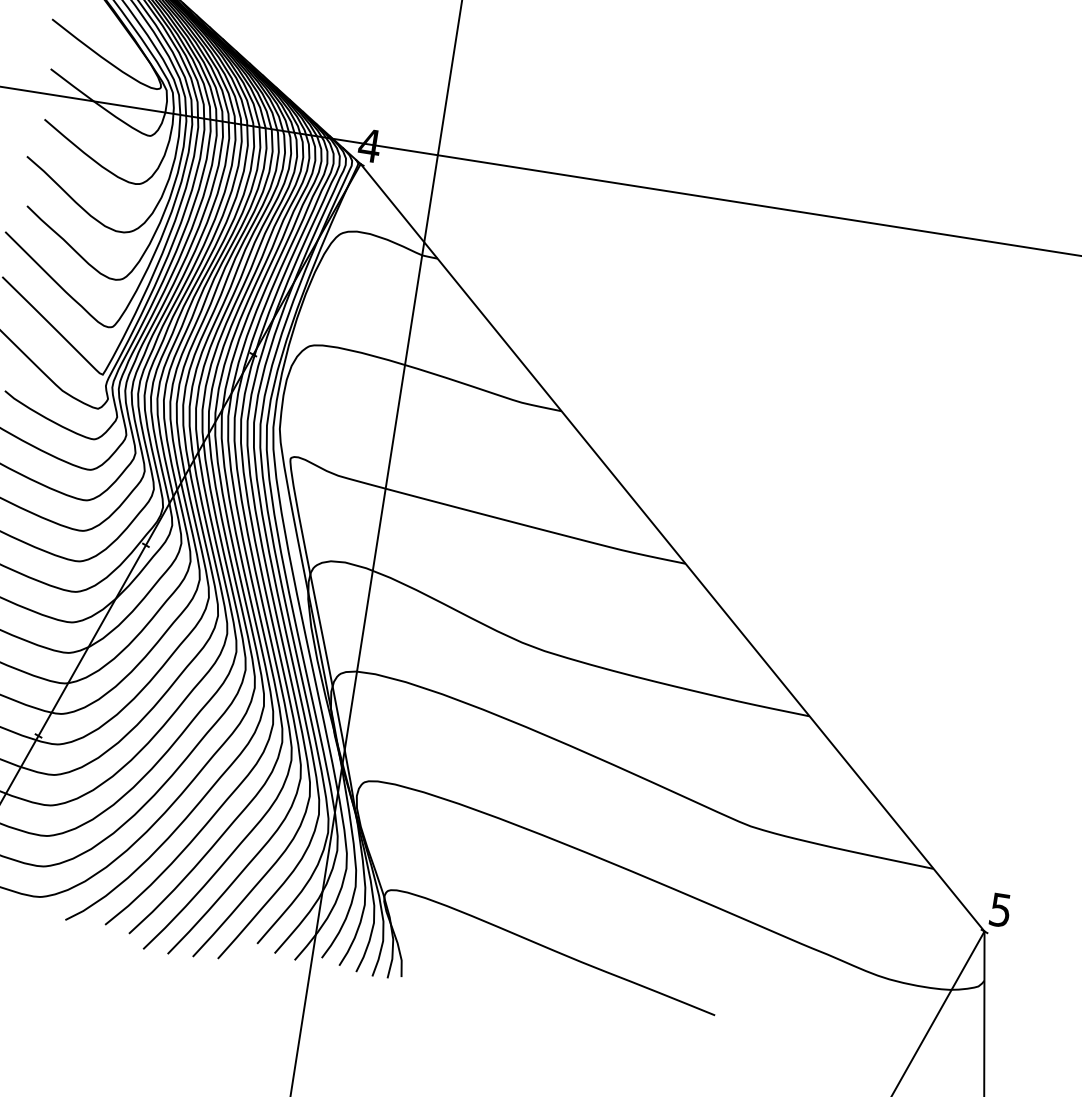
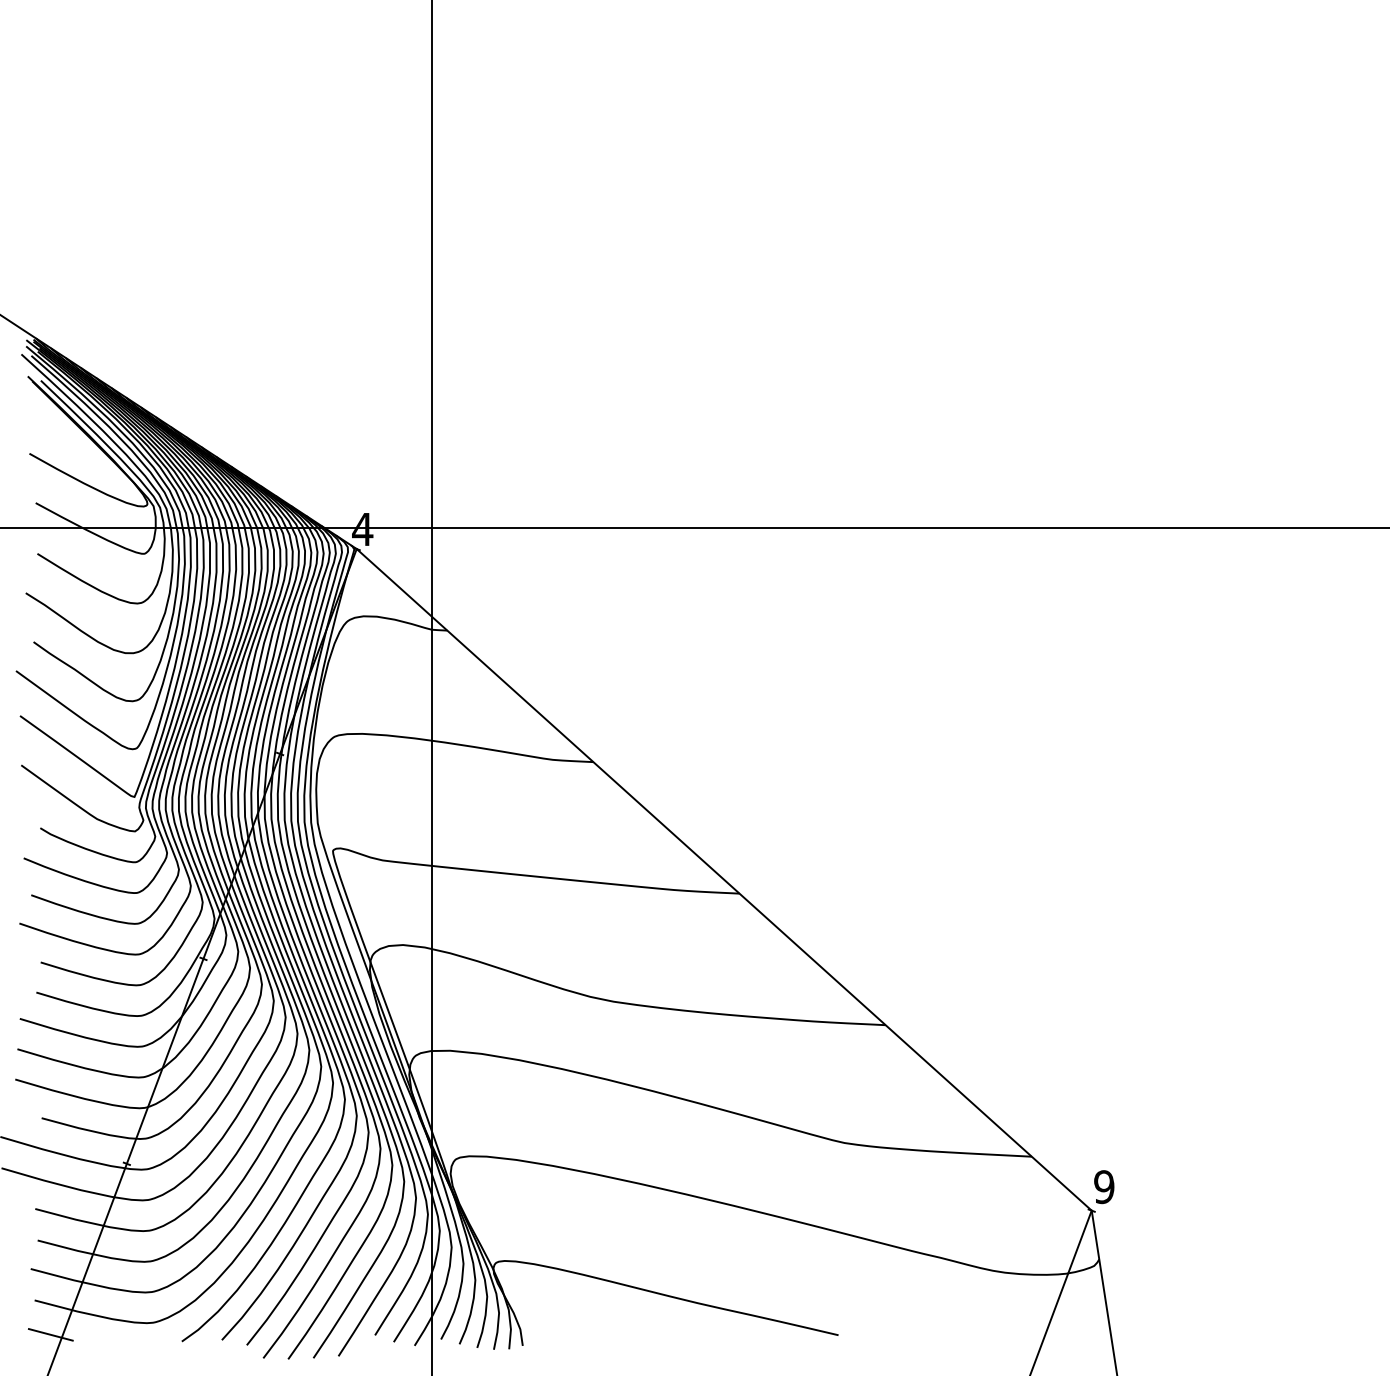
text: (1000, 909) -> (1104, 1186), 5 -> 9

